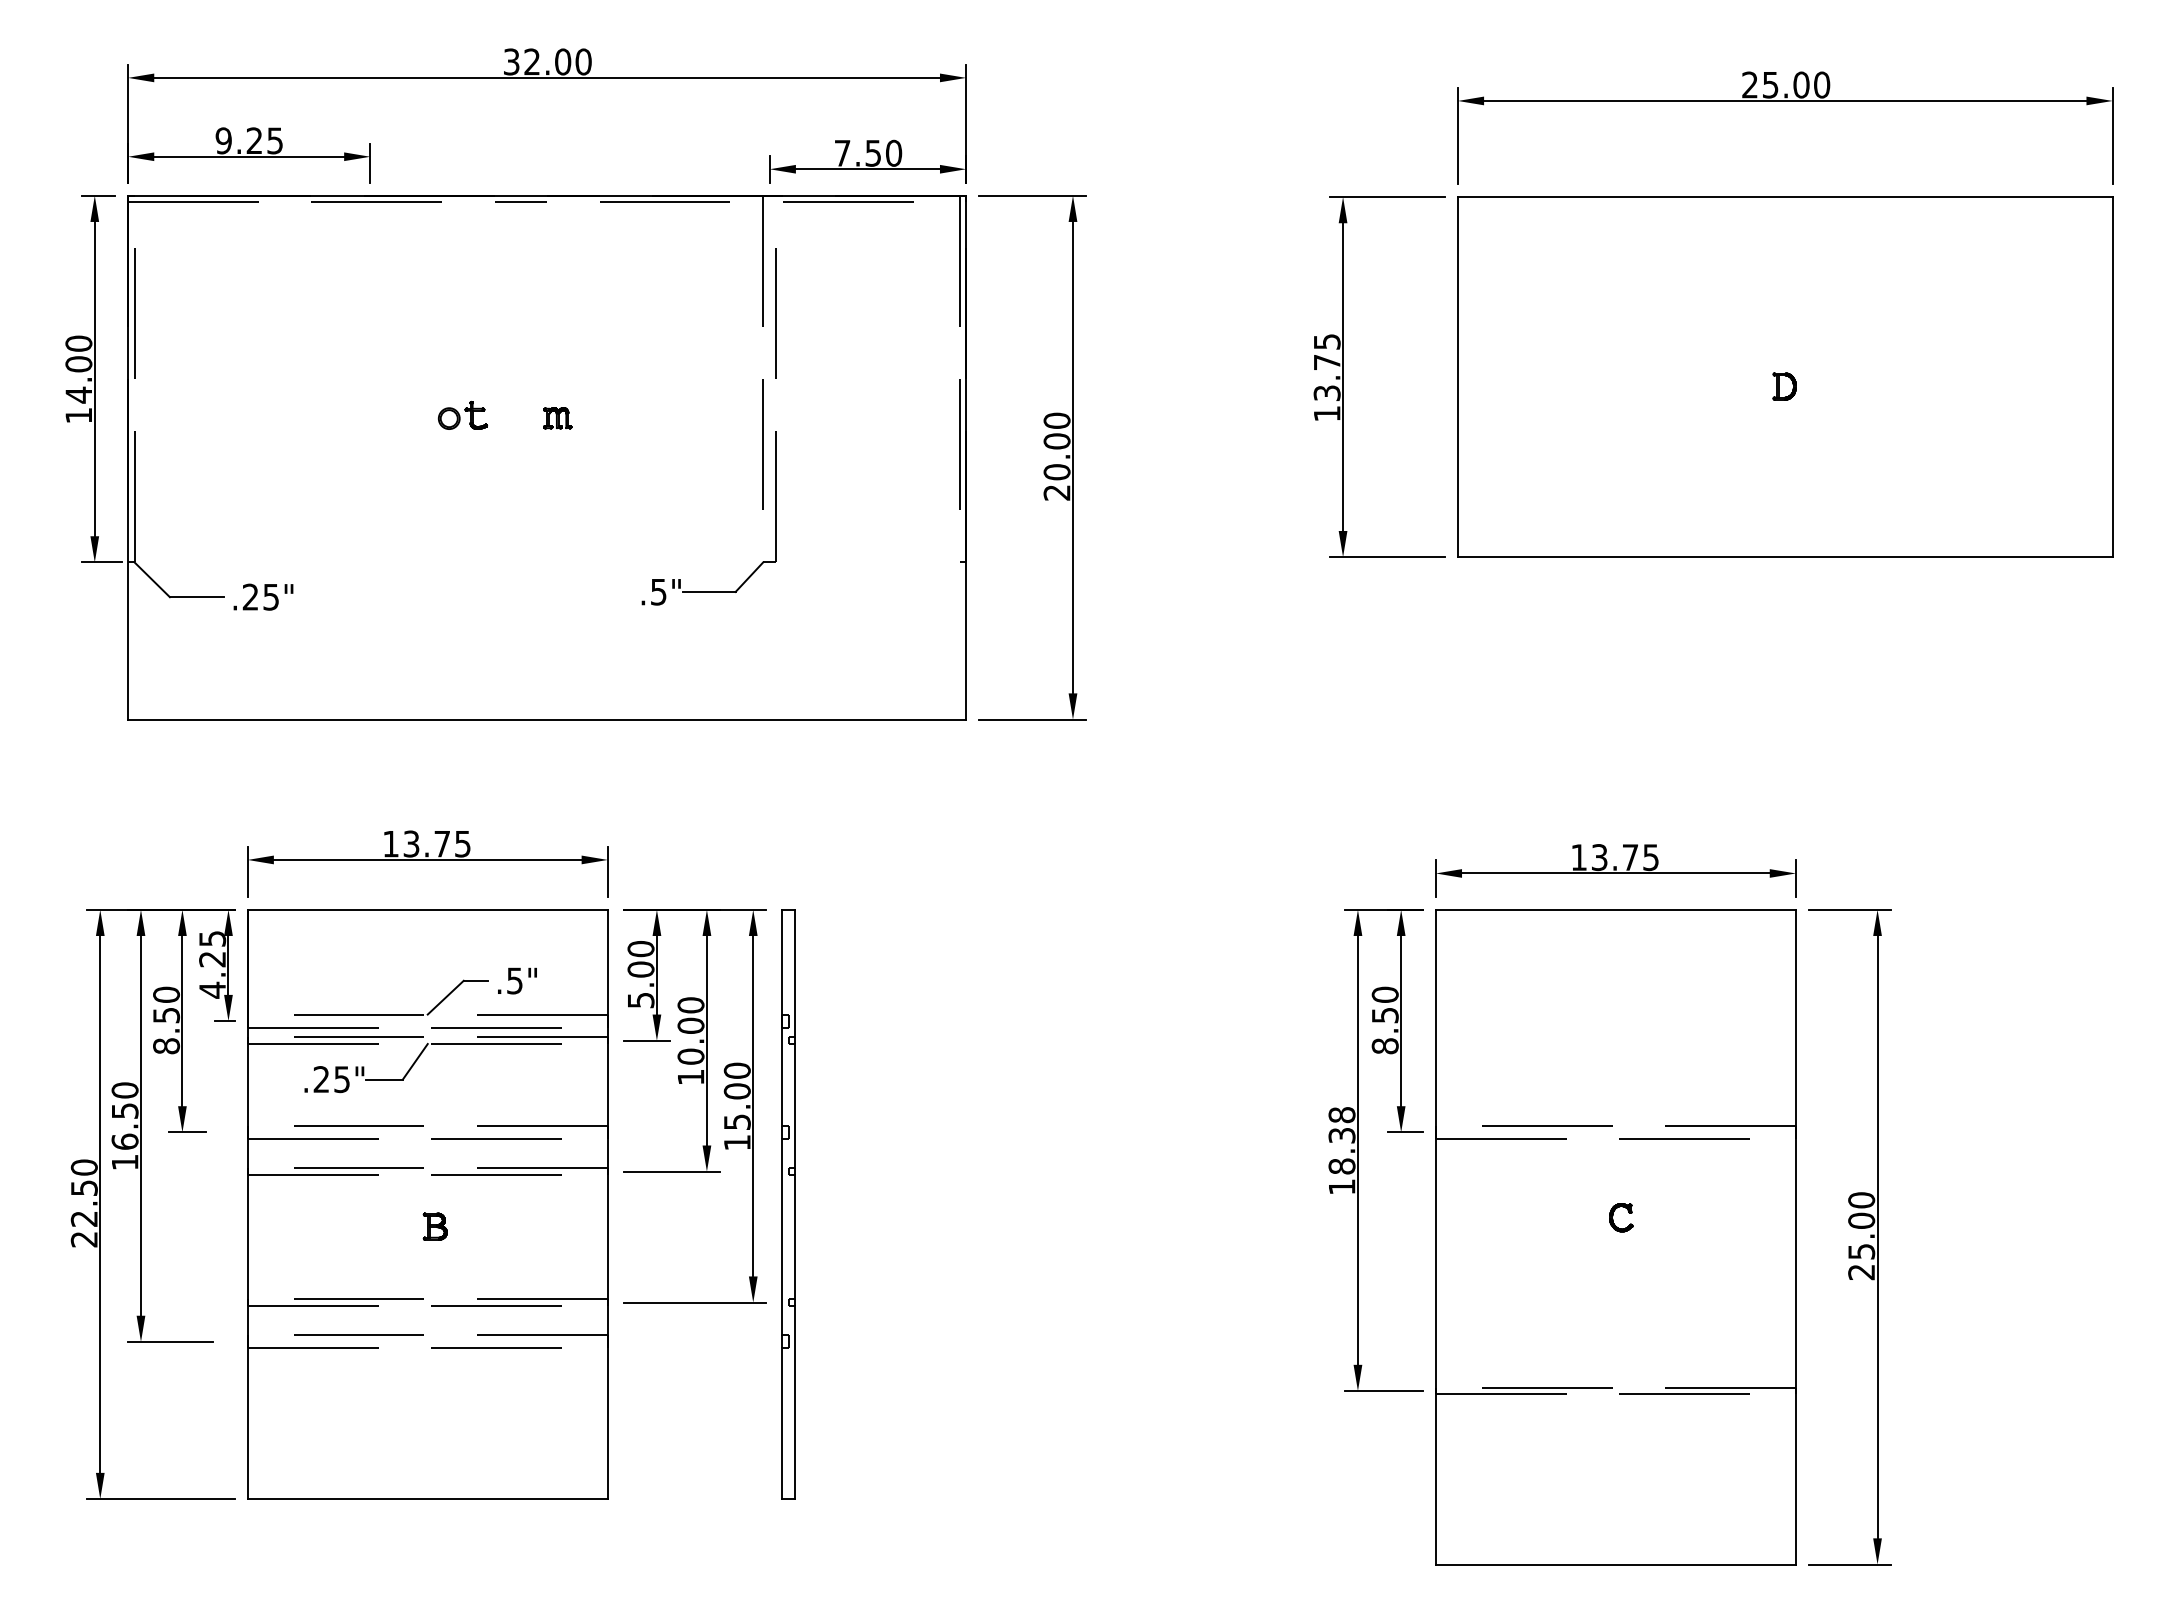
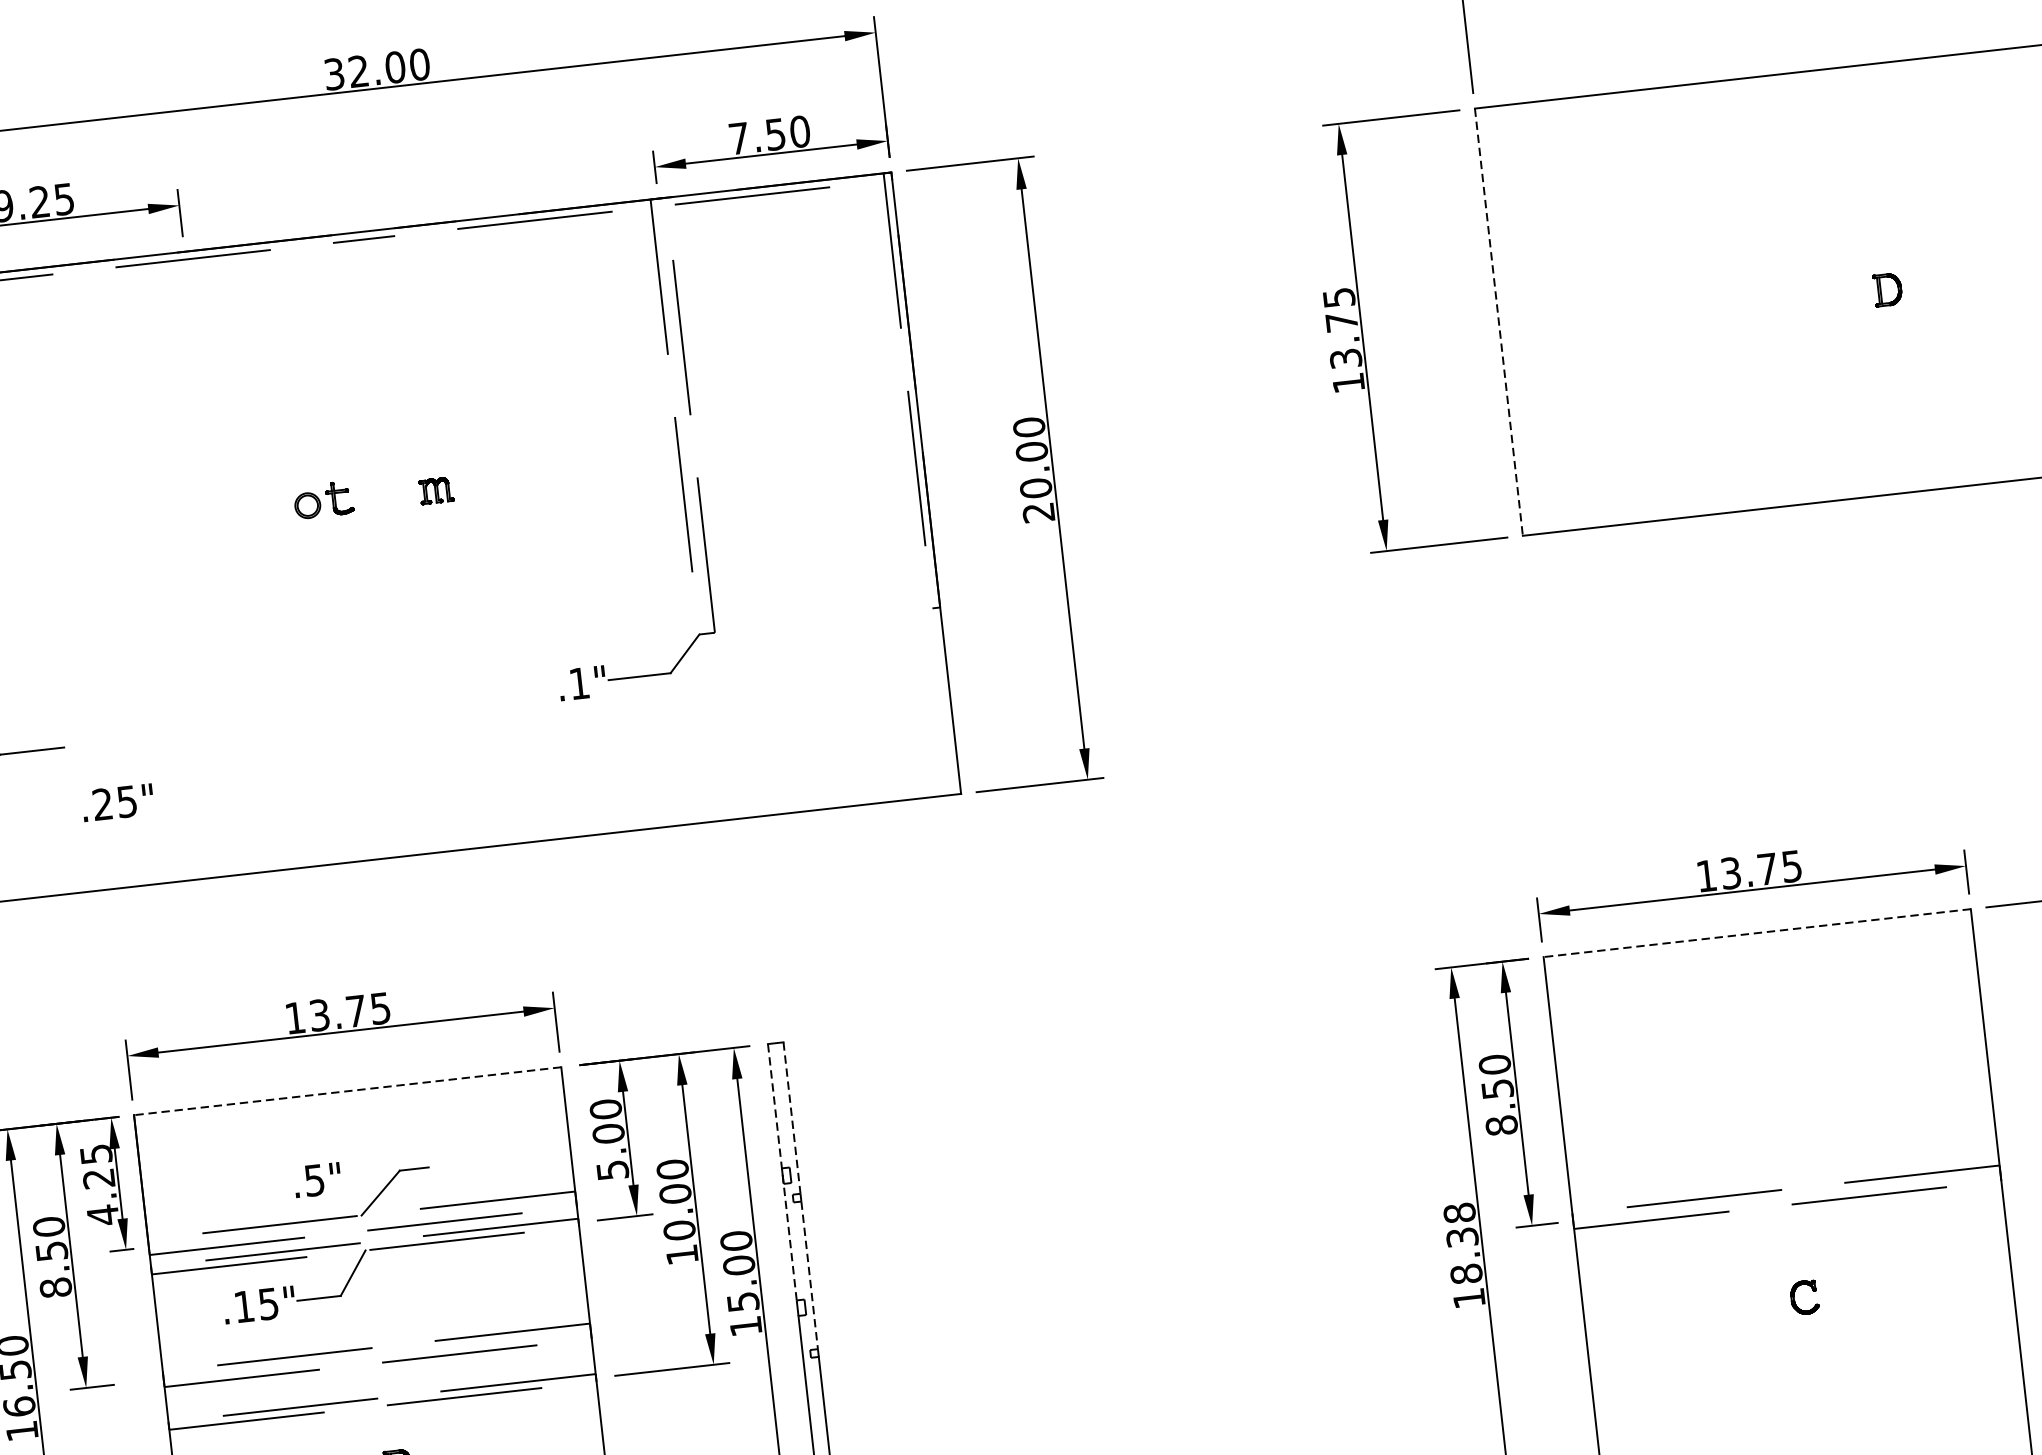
line: (1457, 377) -> (1498, 322), solid -> dashed
text: (658, 592) -> (579, 684), .5" -> .1"
text: (263, 596) -> (117, 801), moved
line: (427, 909) -> (347, 1090), solid -> dashed
line: (1615, 909) -> (1756, 932), solid -> dashed
line: (795, 973) -> (792, 1117), solid -> dashed
text: (517, 980) -> (317, 1179), moved
line: (782, 1017) -> (782, 1171), solid -> dashed
text: (320, 1079) -> (243, 1306), .25" -> .15"
line: (795, 1106) -> (810, 1275), solid -> dashed

